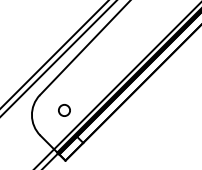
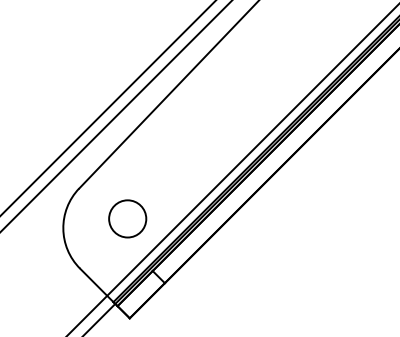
circle: (64, 110) -> (127, 218), size x1.67

